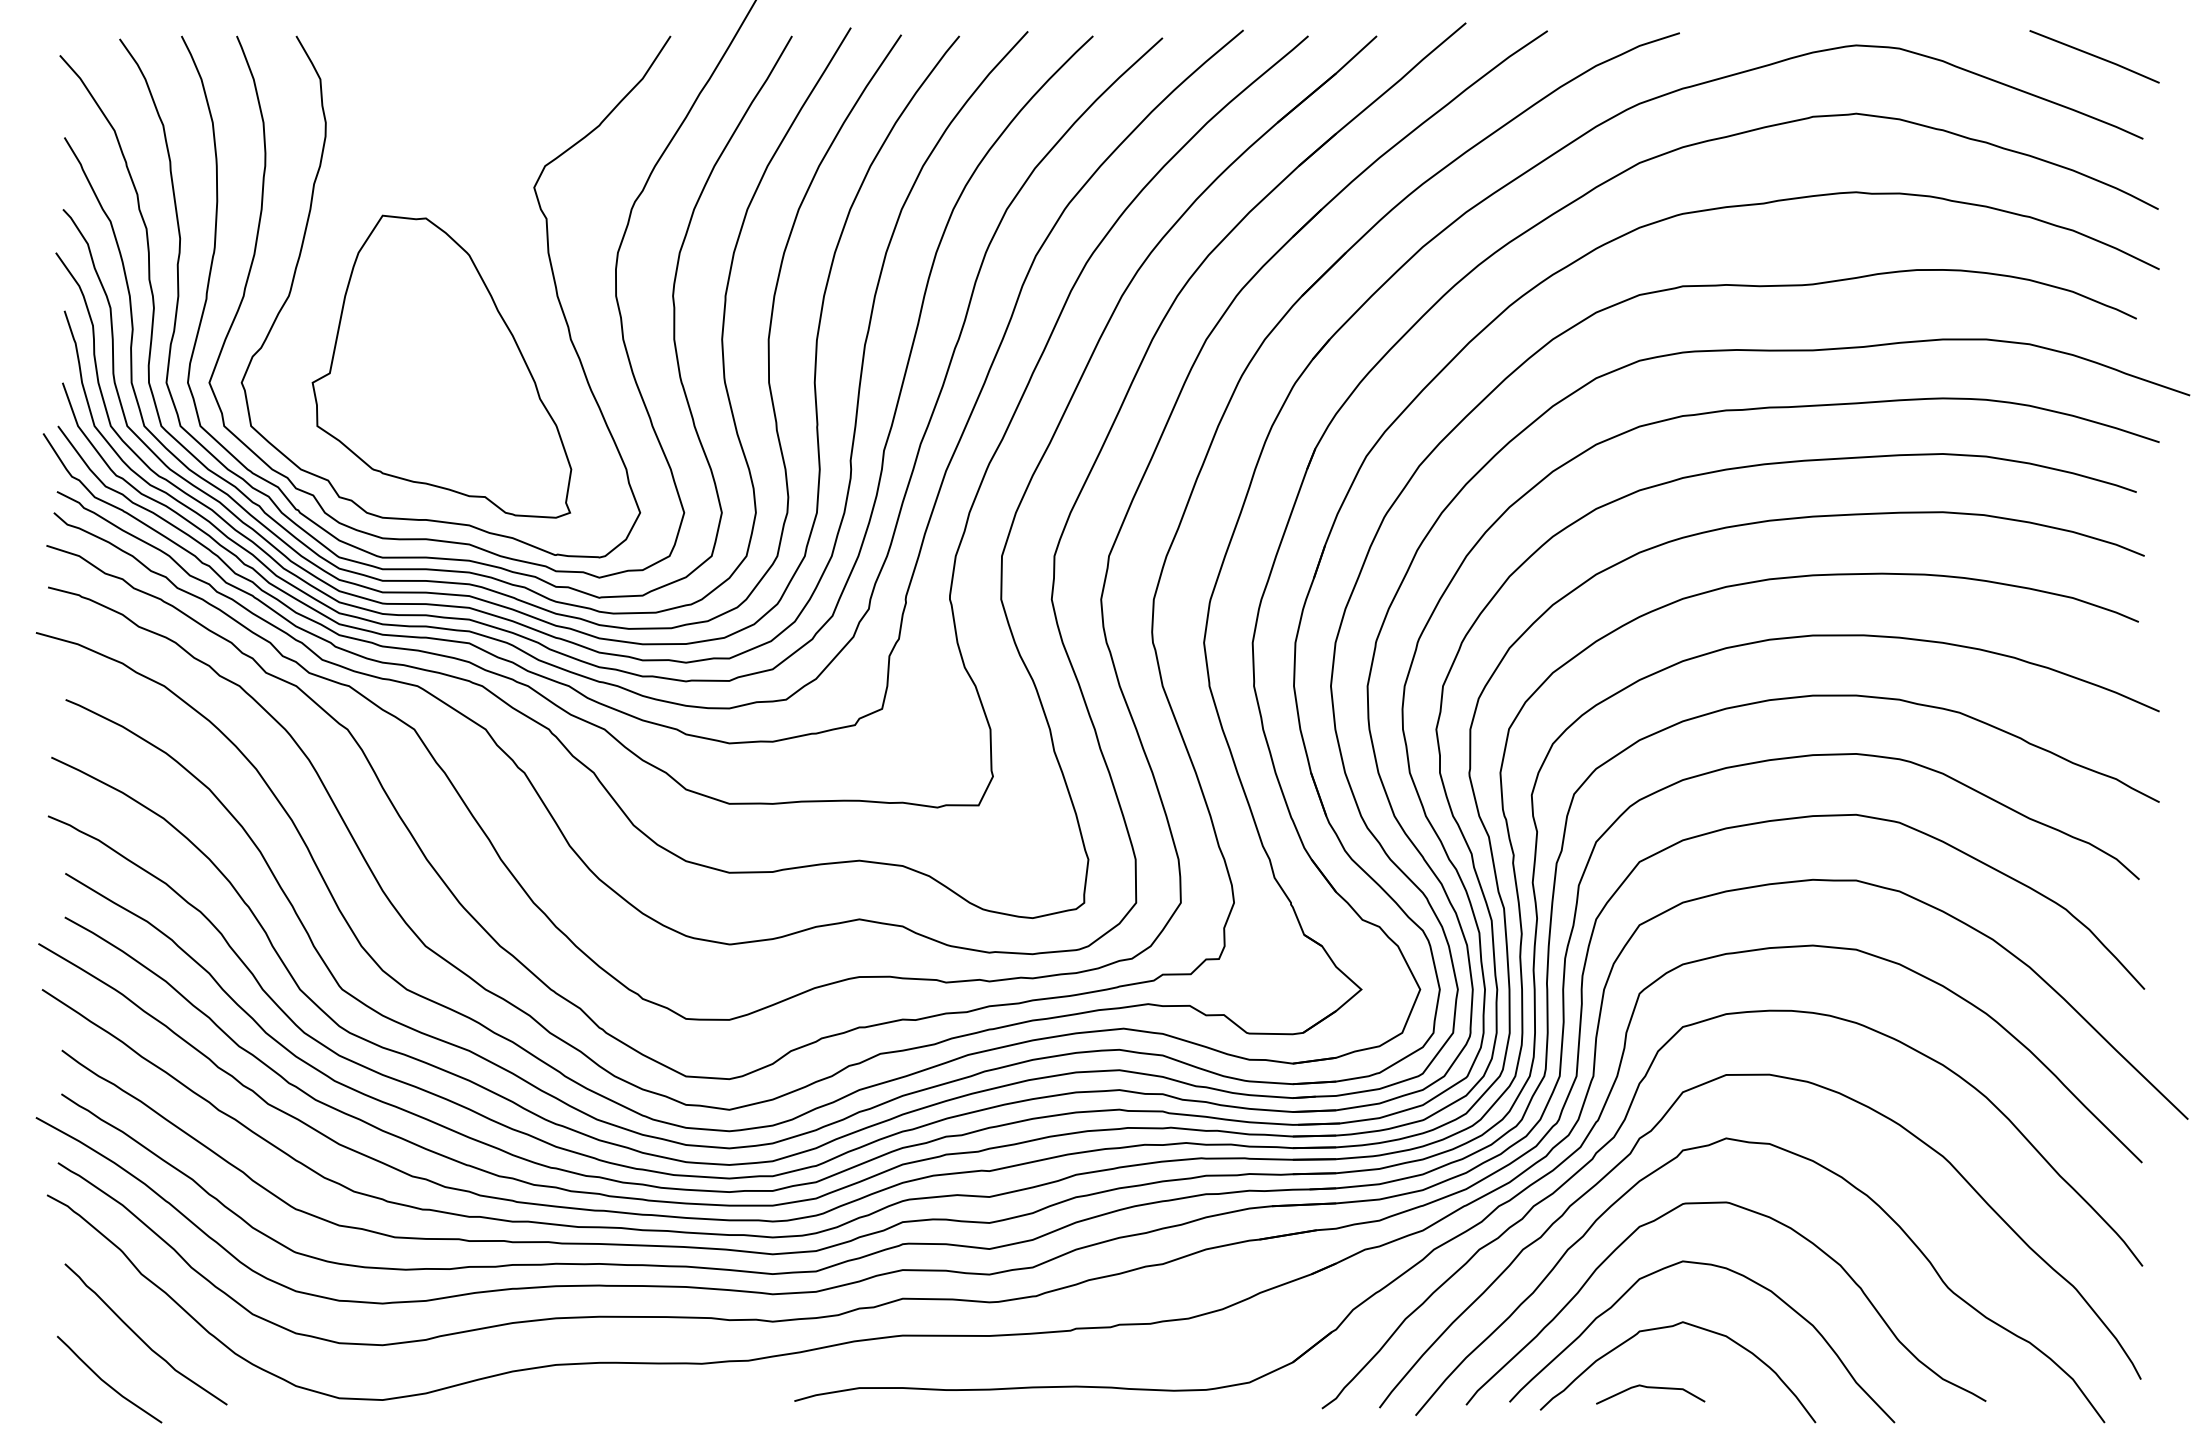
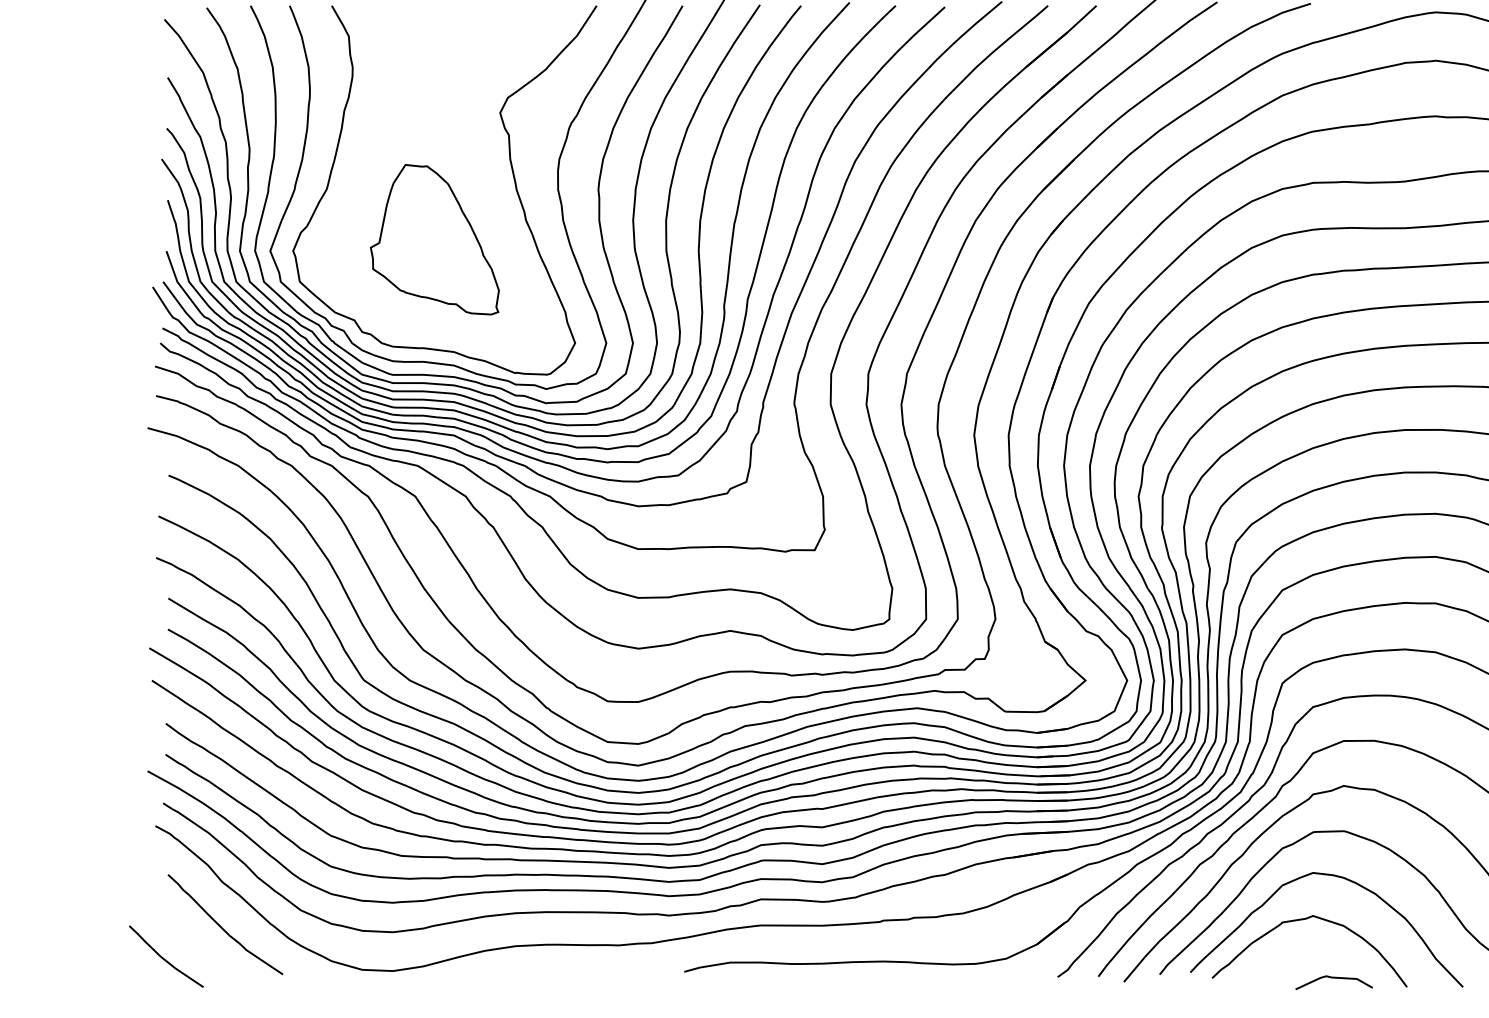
part: (441, 366) -> (434, 239), size x0.7
curve: (106, 1382) -> (164, 958), moved
curve: (1650, 1388) -> (1334, 978), moved

